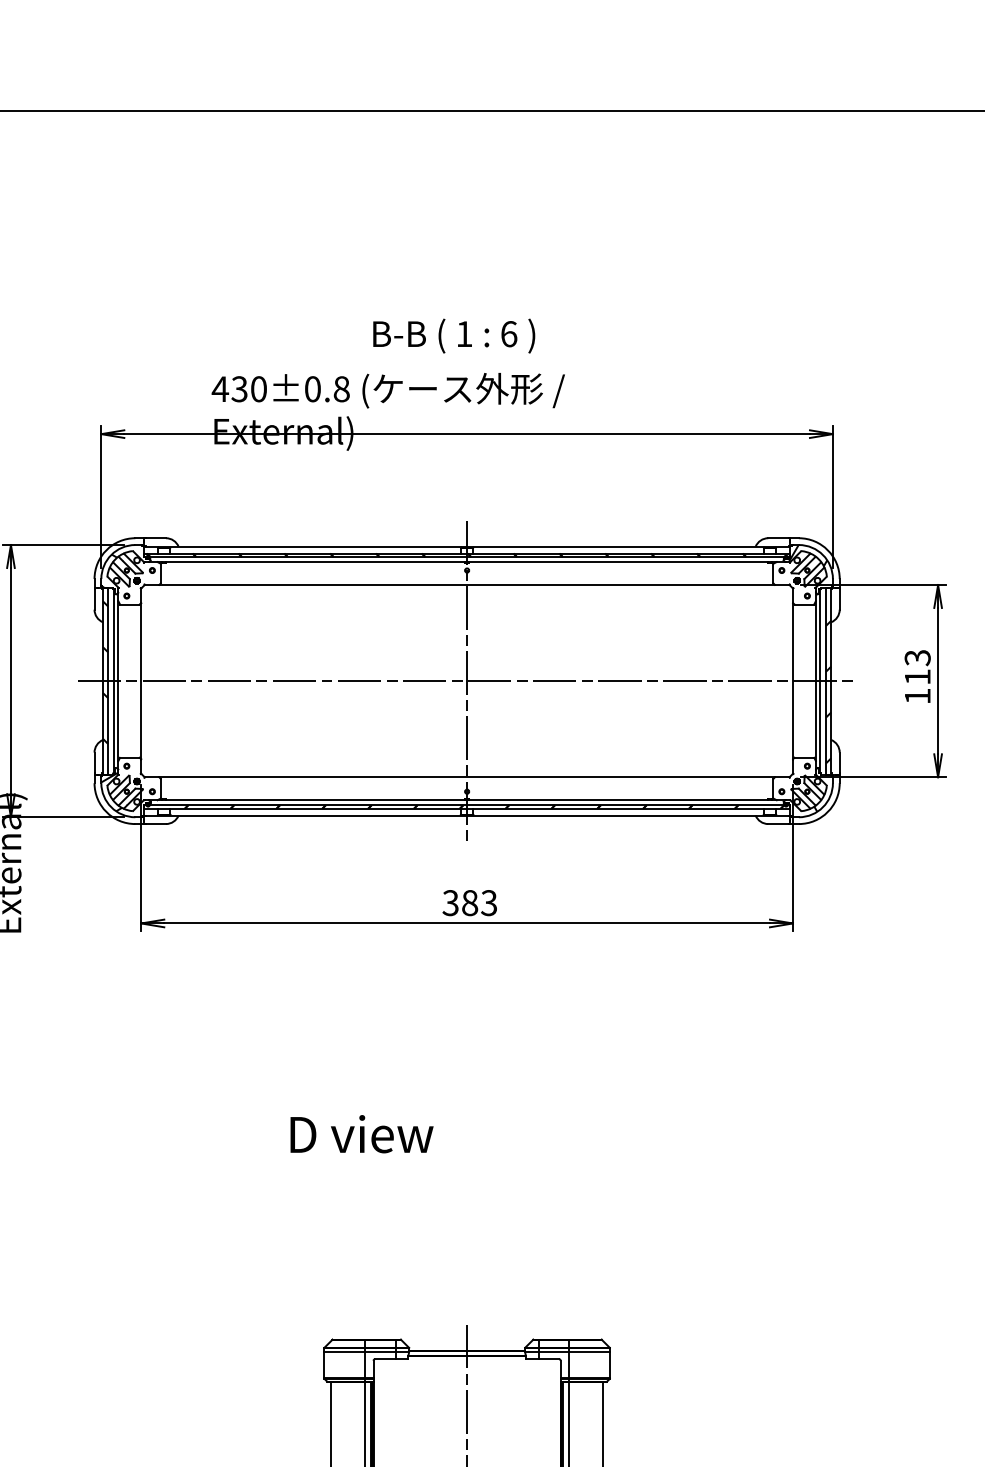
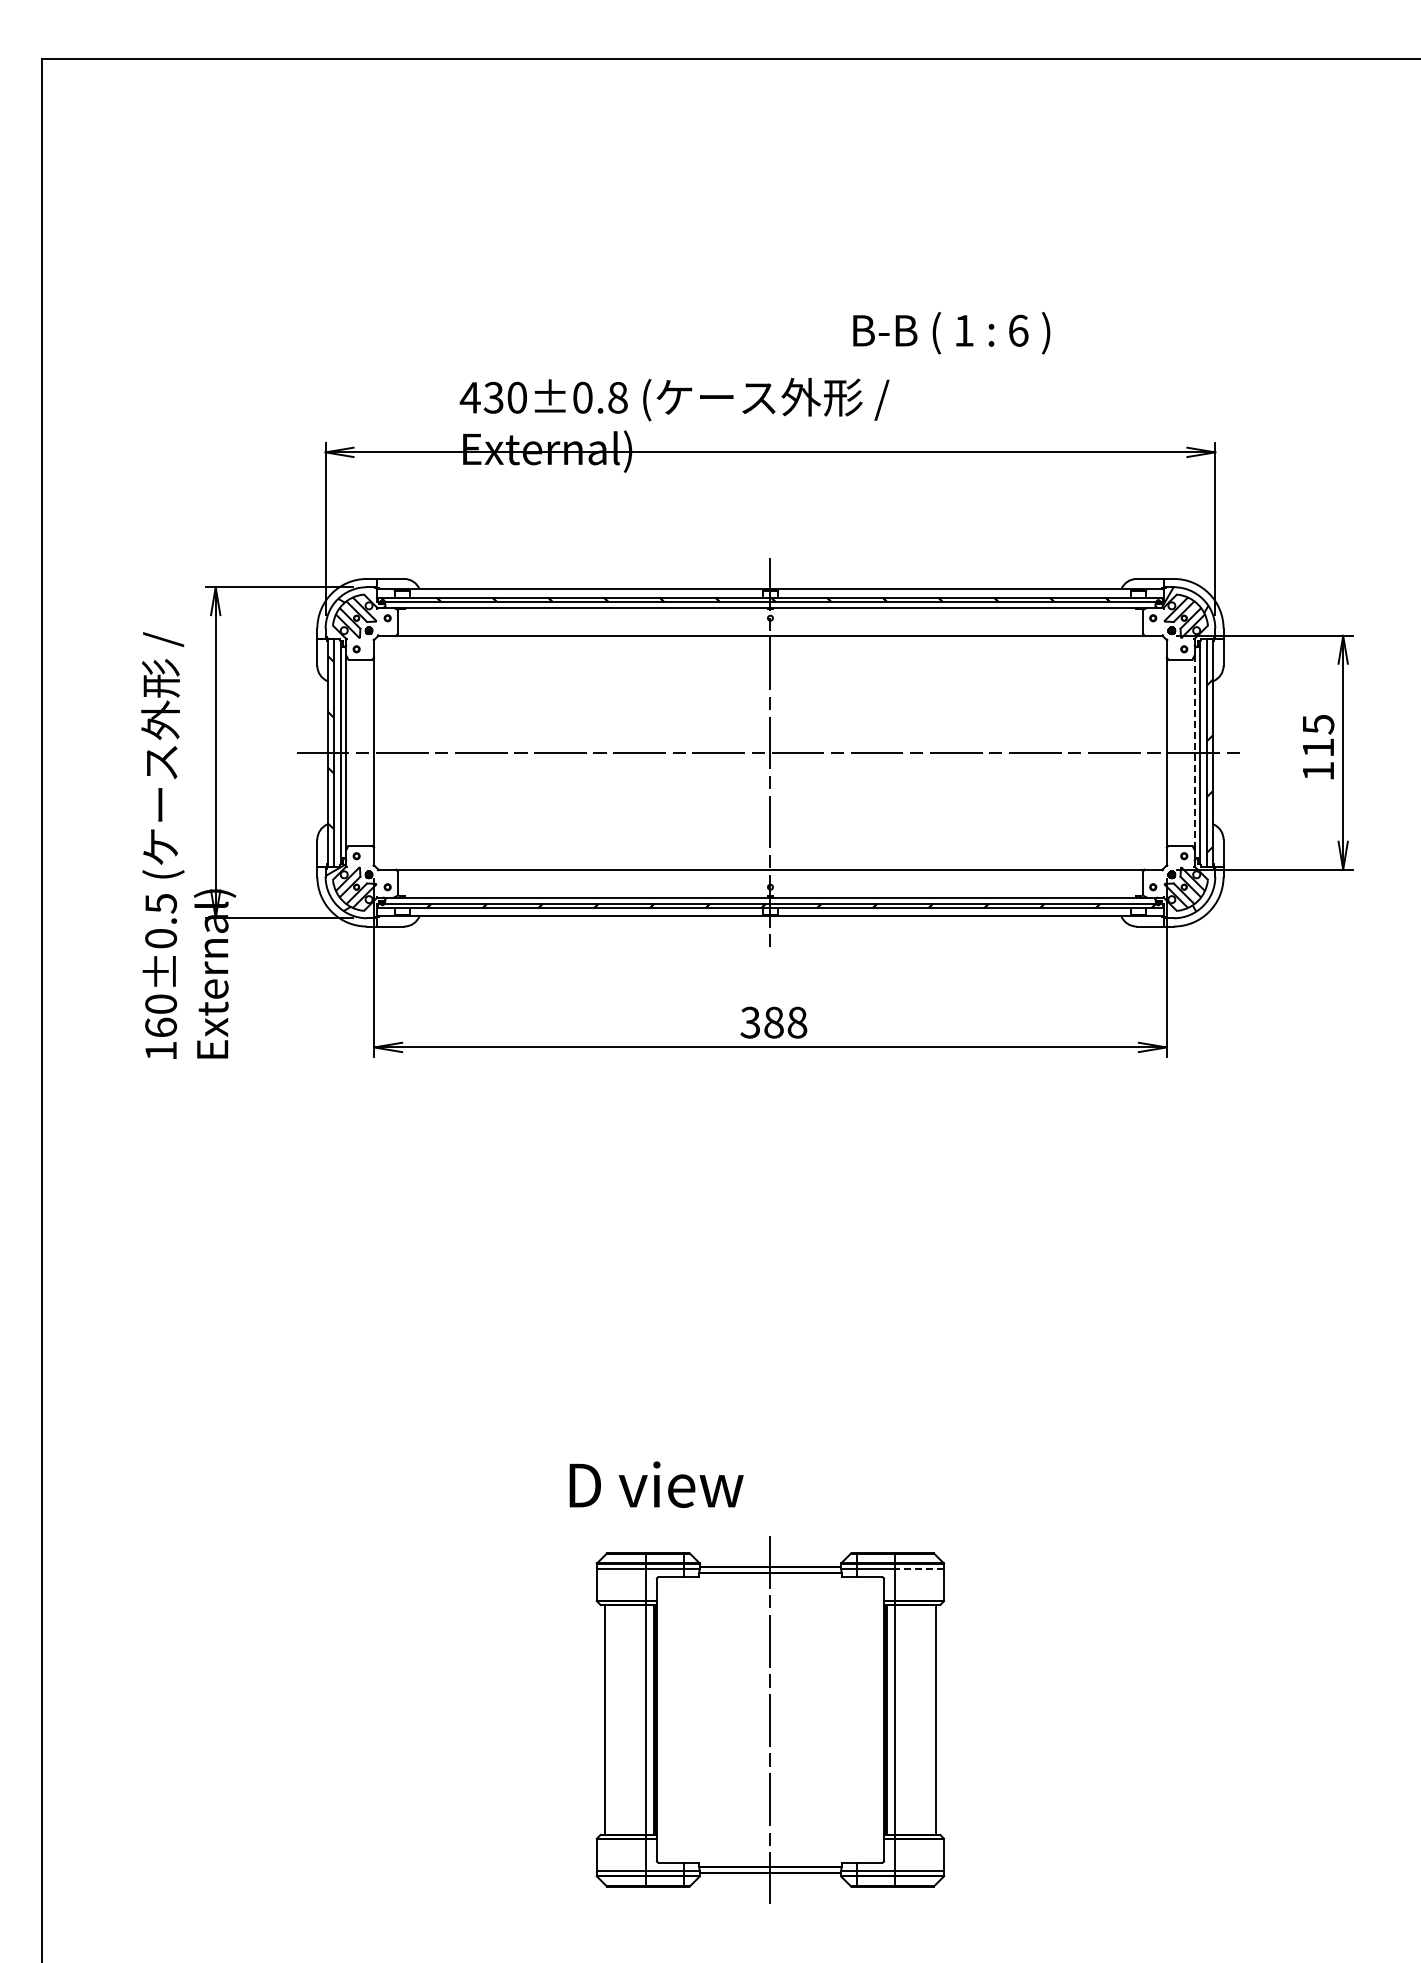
text: (454, 336) -> (951, 333), moved
text: (916, 657) -> (1317, 724), 113 -> 115
line: (815, 681) -> (1194, 753), solid -> dashed
text: (489, 902) -> (797, 1022), 383 -> 388
text: (361, 1134) -> (656, 1484), moved
line: (589, 1351) -> (919, 1568), solid -> dashed

